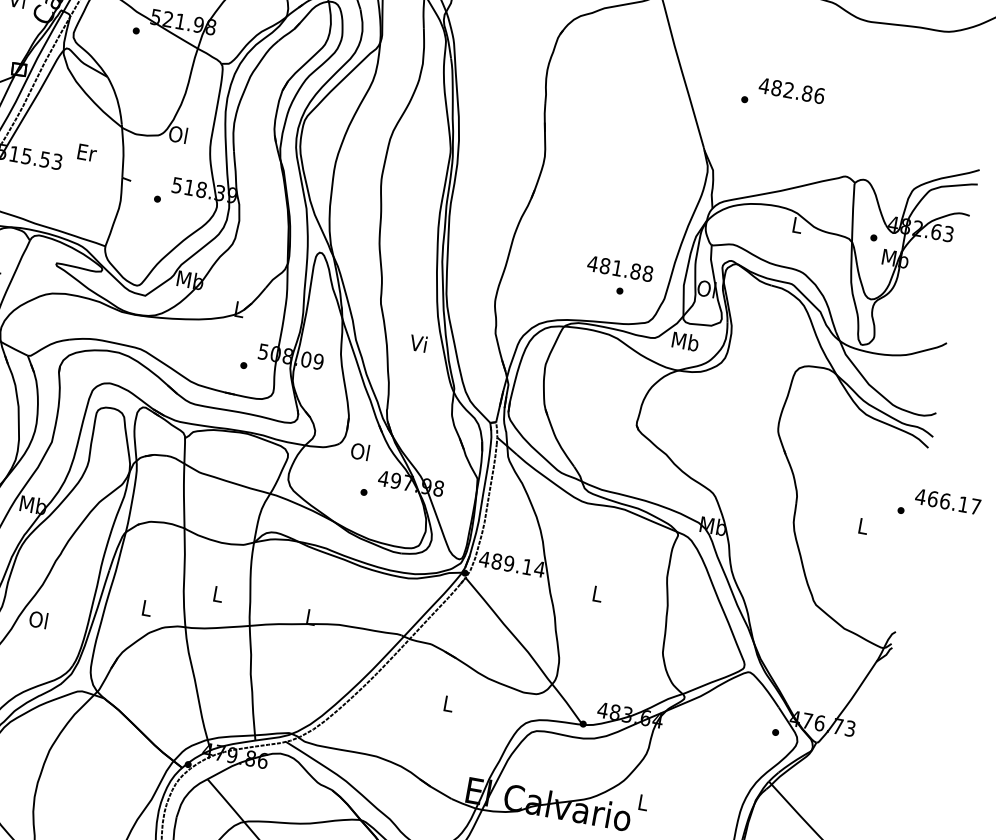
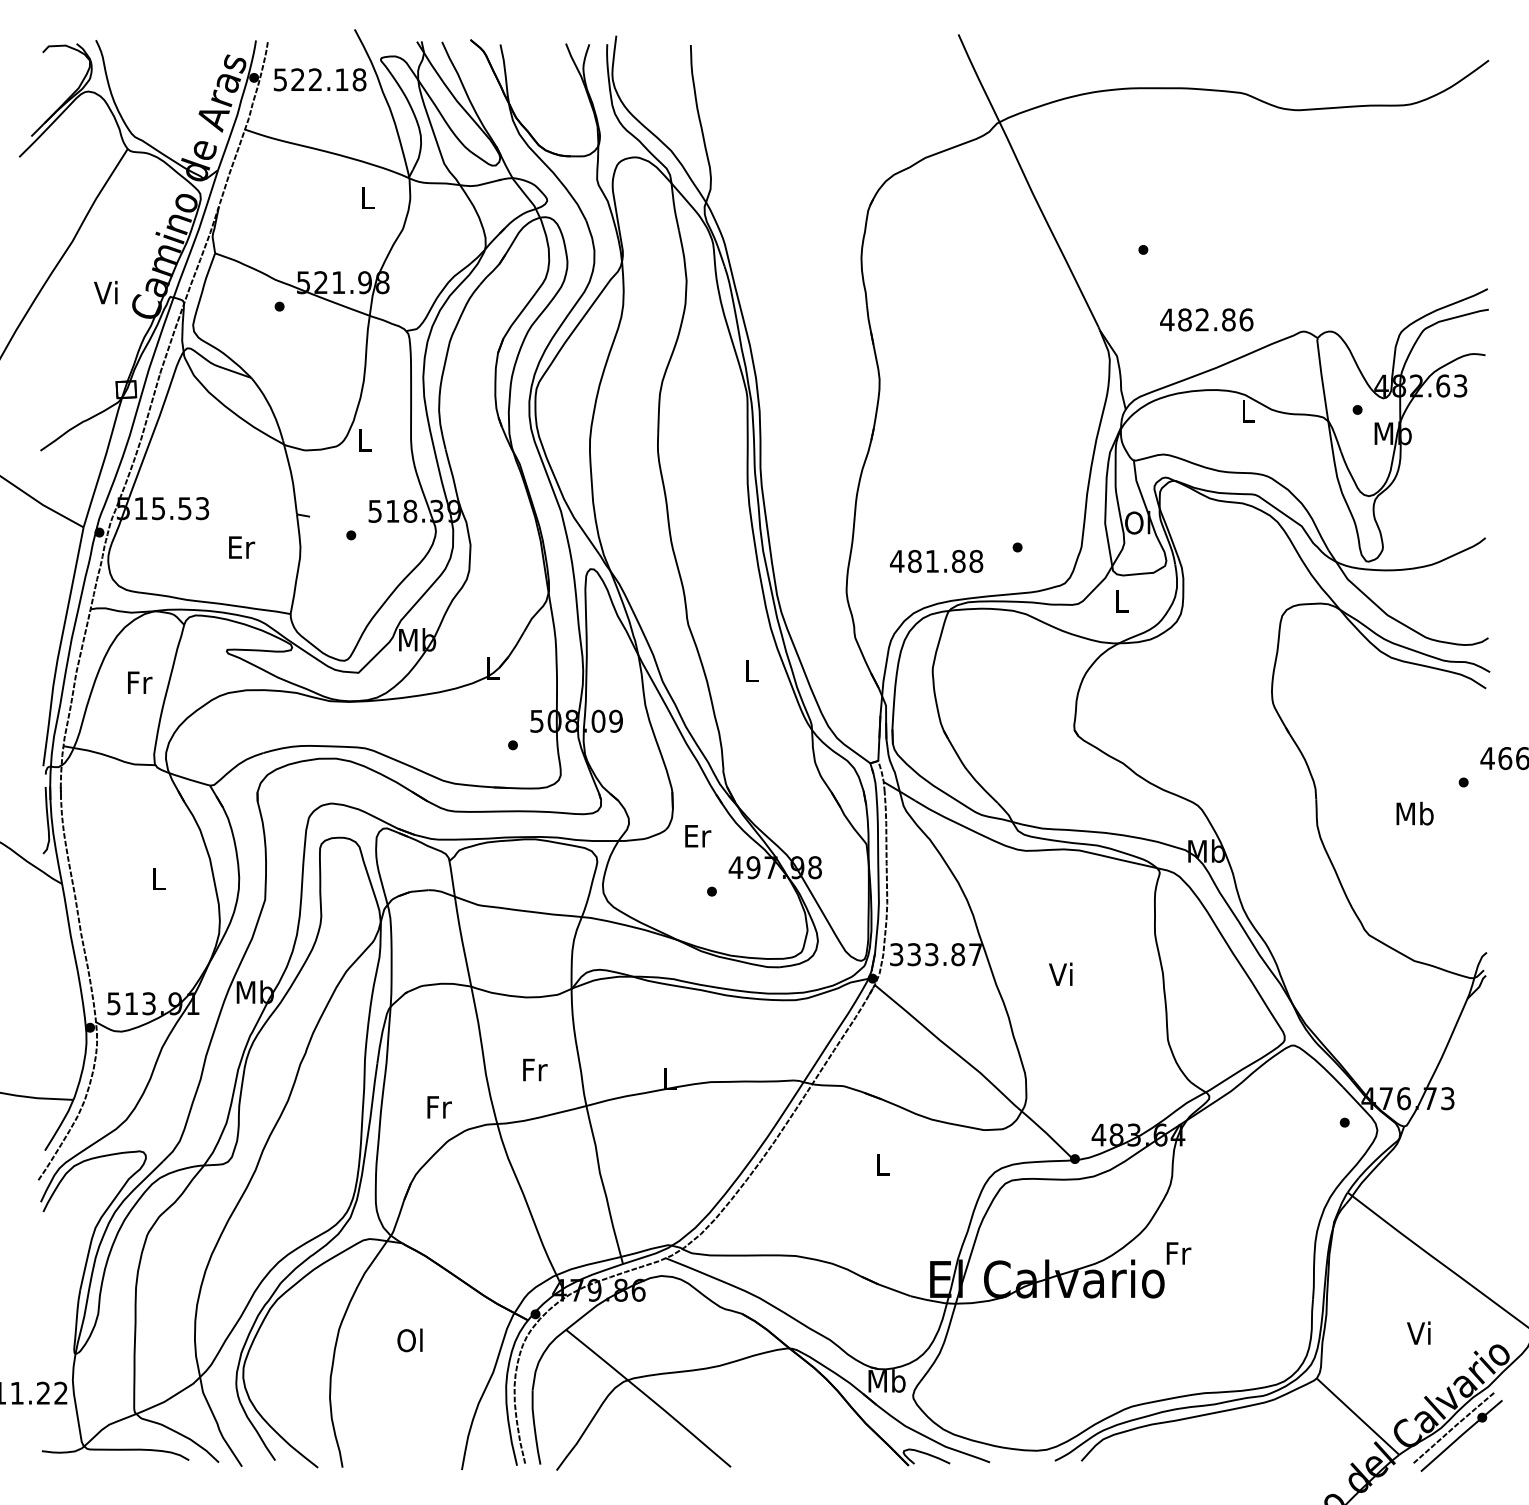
text: (791, 90) -> (1206, 319), moved
text: (177, 134) -> (363, 440), Ol -> L
text: (87, 152) -> (242, 547), moved
text: (620, 268) -> (936, 561), moved
text: (685, 341) -> (1121, 601), Mb -> L
text: (417, 343) -> (749, 670), Vi -> L
text: (360, 451) -> (697, 835), Ol -> Er
text: (862, 526) -> (1414, 813), L -> Mb
text: (511, 564) -> (935, 954), 489.14 -> 333.87
text: (596, 593) -> (1060, 973), L -> Vi
text: (218, 594) -> (535, 1069), L -> Fr
text: (147, 608) -> (439, 1107), L -> Fr
text: (38, 619) -> (409, 1340), moved
text: (643, 802) -> (1178, 1253), L -> Fr

